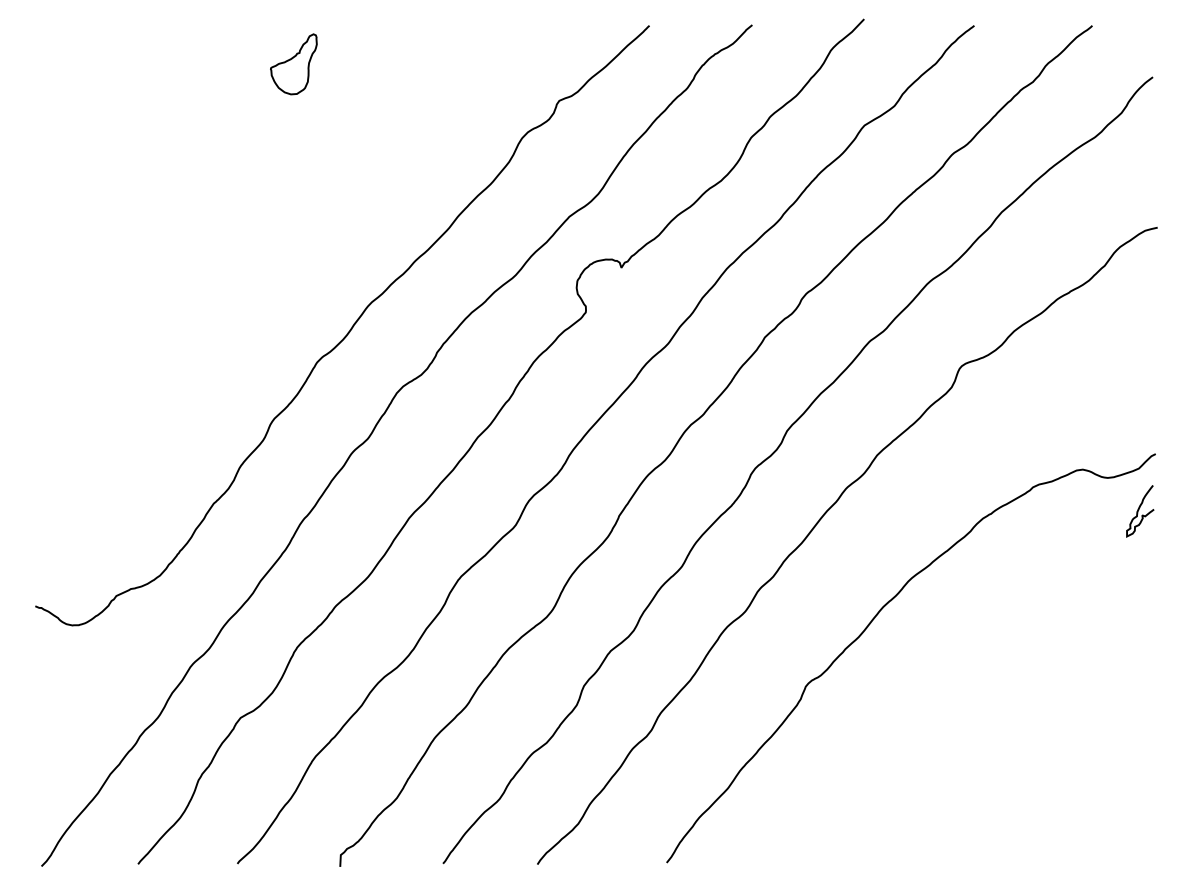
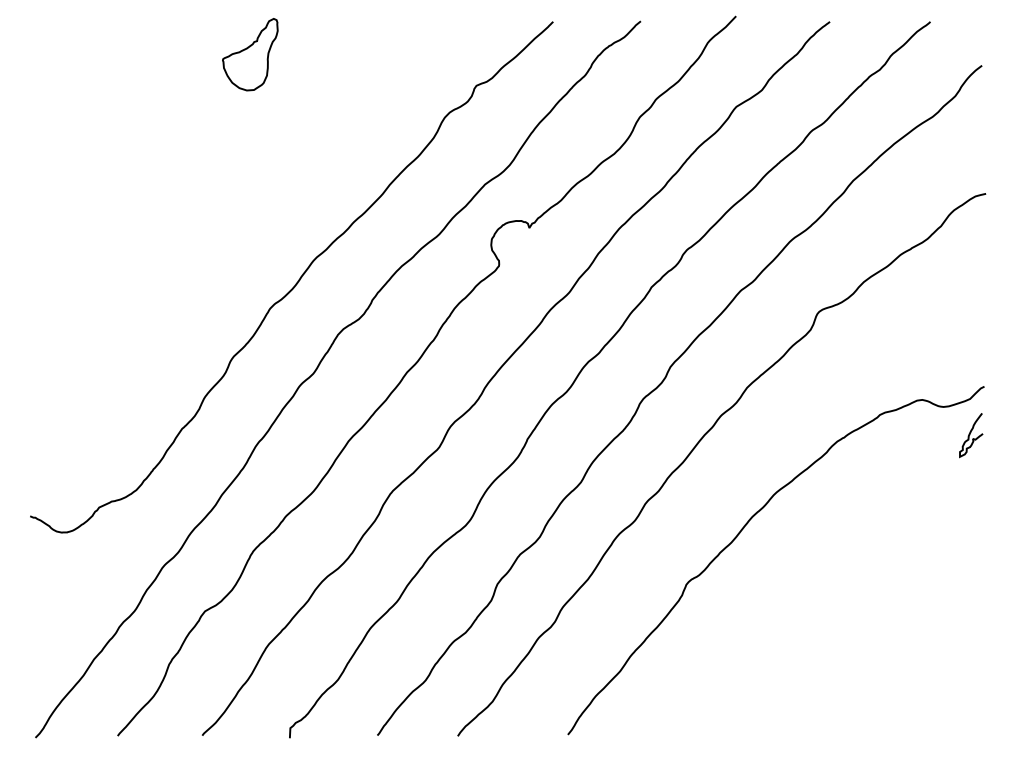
part: (293, 64) -> (250, 54), size x1.4

